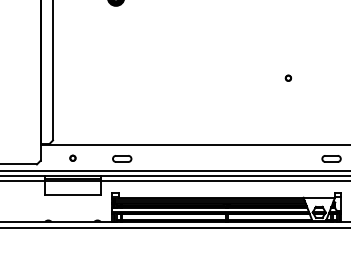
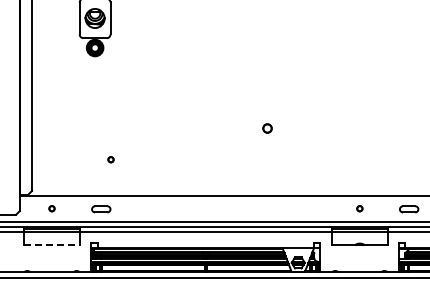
part: (288, 78) -> (267, 128), size x1.6
part: (131, 109) -> (110, 159), added
part: (331, 159) -> (310, 209), removed
line: (73, 195) -> (52, 245), solid -> dashed

